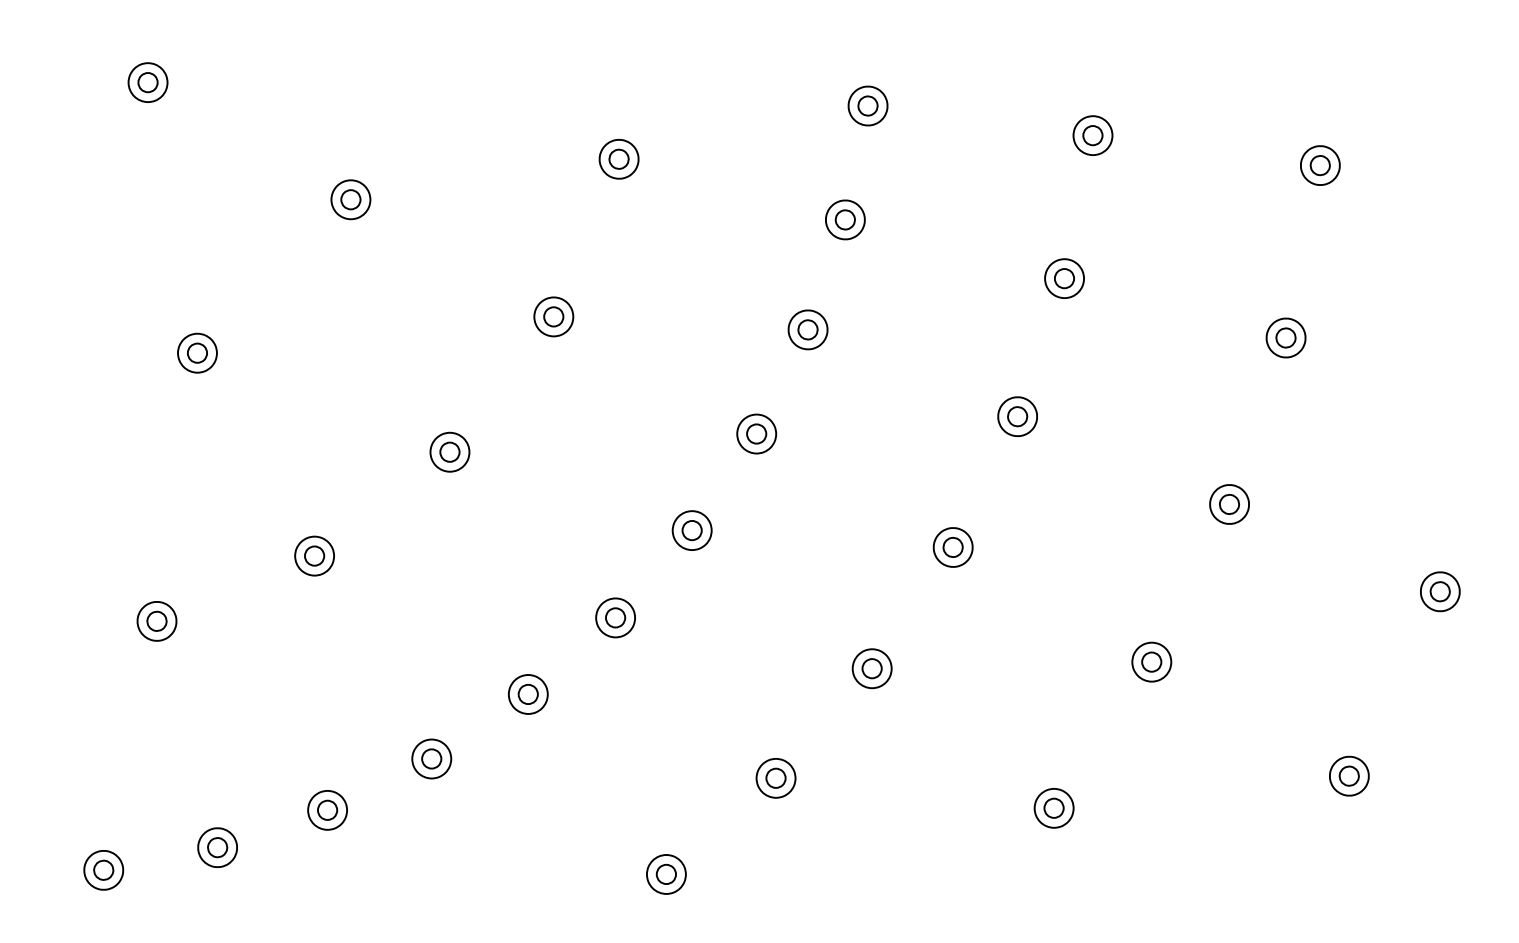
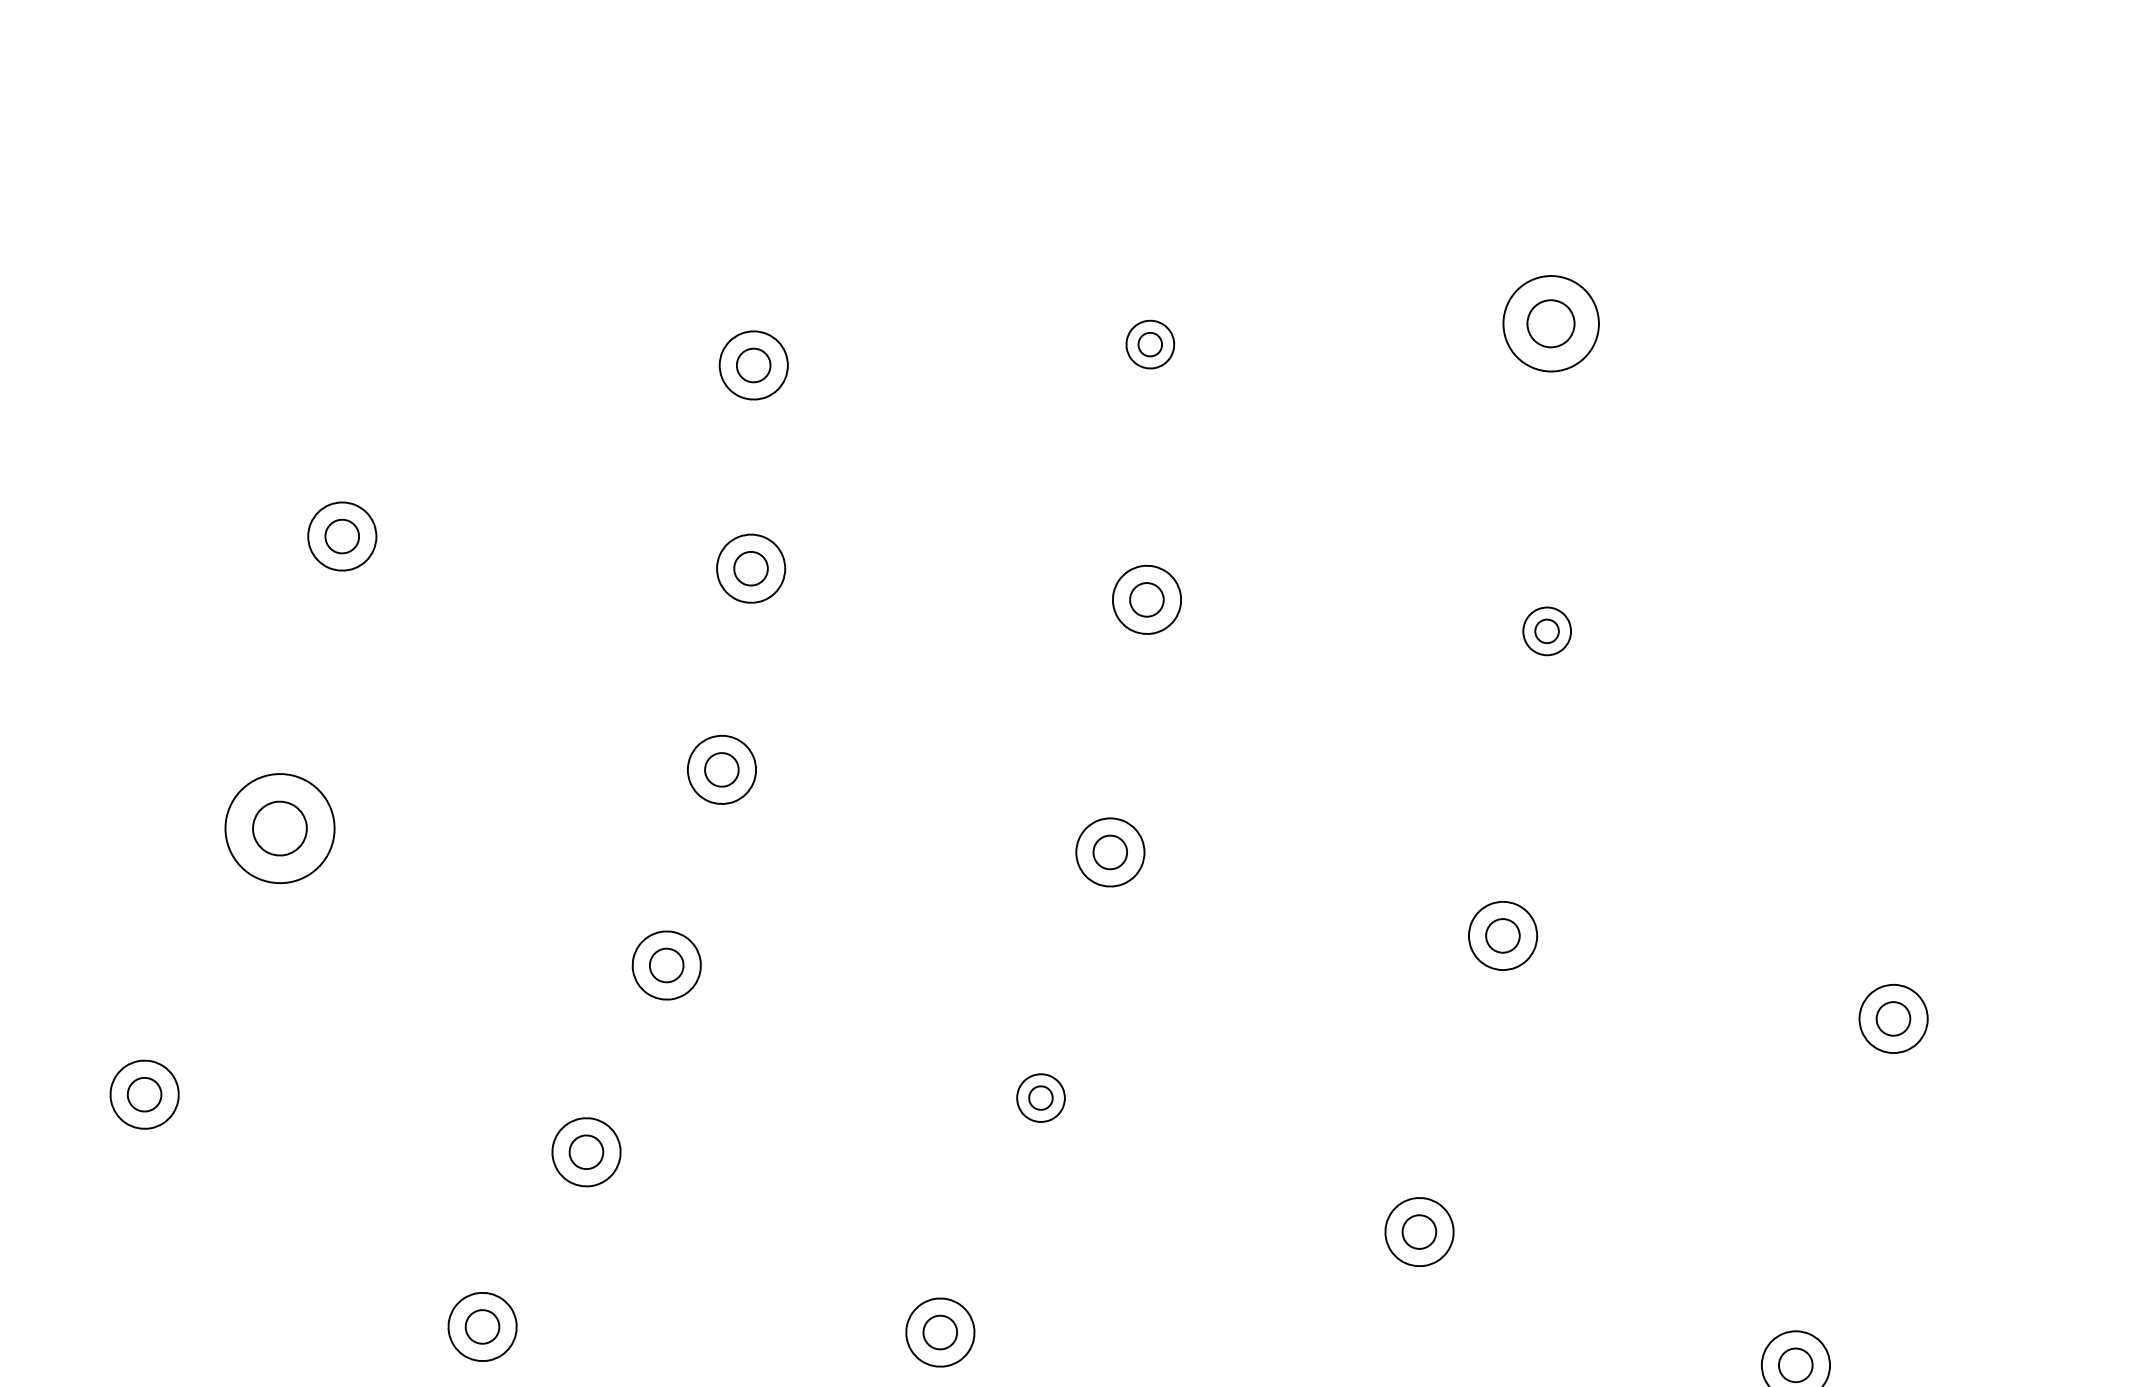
part: (1092, 135) -> (1149, 344), size x0.7
part: (1320, 165) -> (1551, 323), size x1.4
part: (553, 316) -> (279, 828), size x1.6
part: (1285, 337) -> (1546, 630), size x0.7
part: (952, 547) -> (1039, 1098), size x0.7

